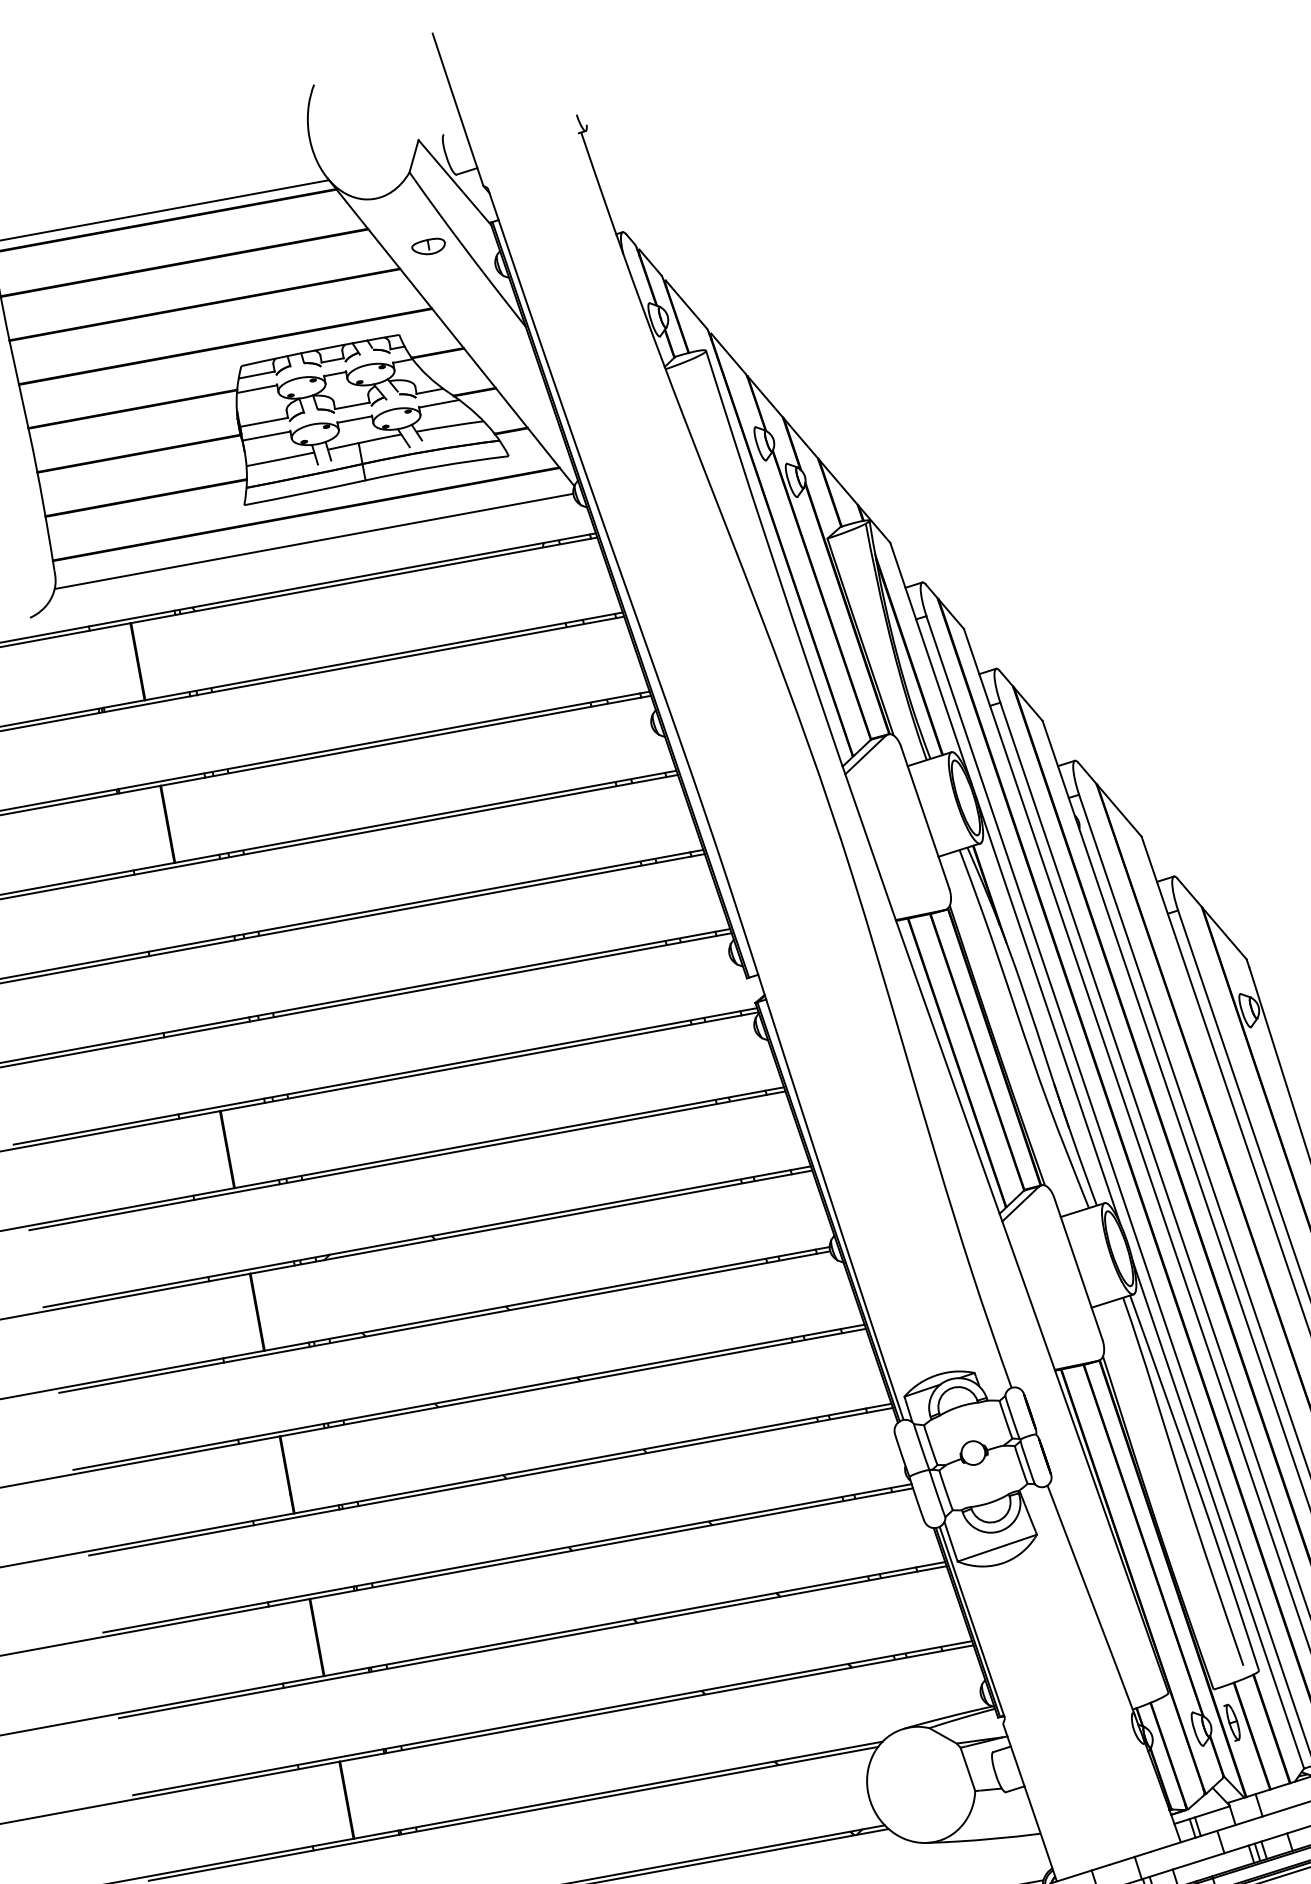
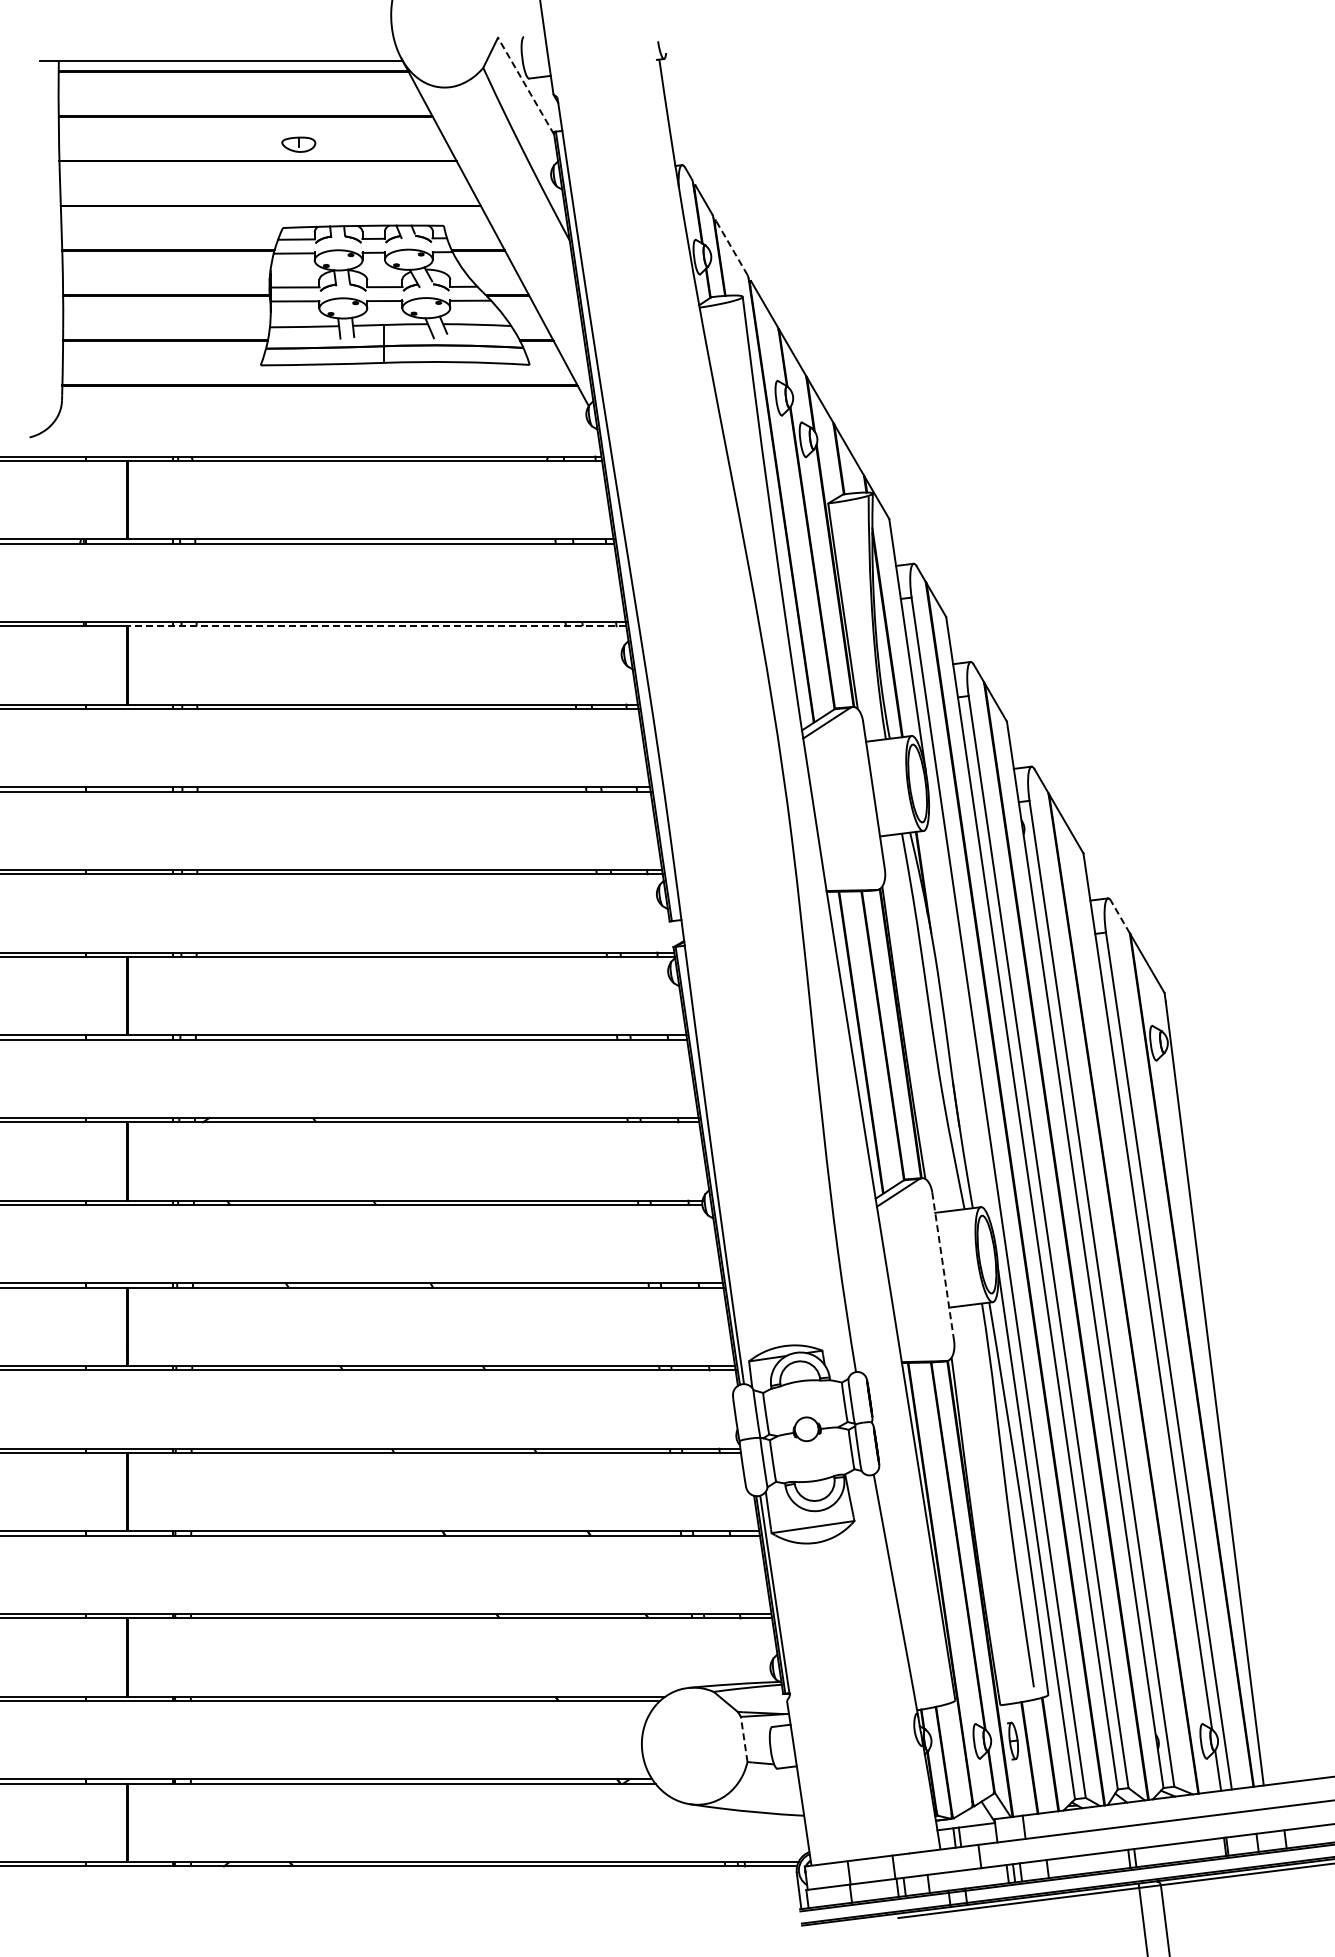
line: (455, 182) -> (526, 86), solid -> dashed
part: (428, 246) -> (298, 144), moved
line: (686, 304) -> (731, 247), solid -> dashed
line: (313, 541) -> (322, 413), removed
line: (405, 741) -> (376, 626), solid -> dashed
line: (1189, 893) -> (1120, 917), solid -> dashed
line: (1047, 1009) -> (959, 1006), removed
line: (1078, 1268) -> (943, 1266), solid -> dashed
line: (968, 1769) -> (744, 1739), solid -> dashed

